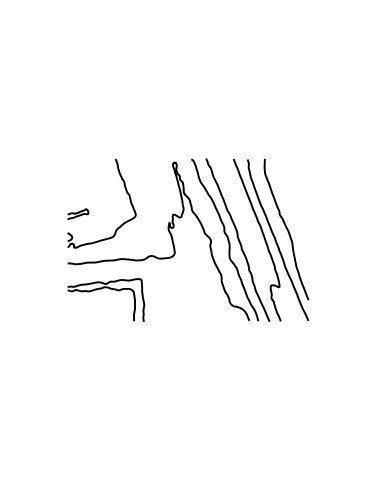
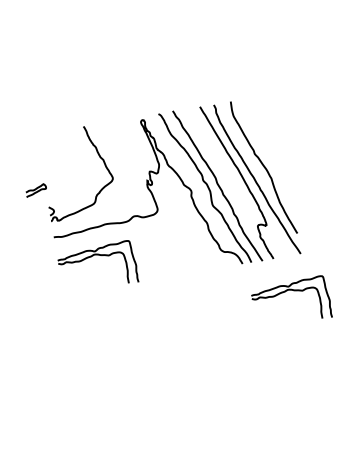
curve: (78, 213) -> (36, 189), moved
part: (294, 356) -> (292, 291), added

